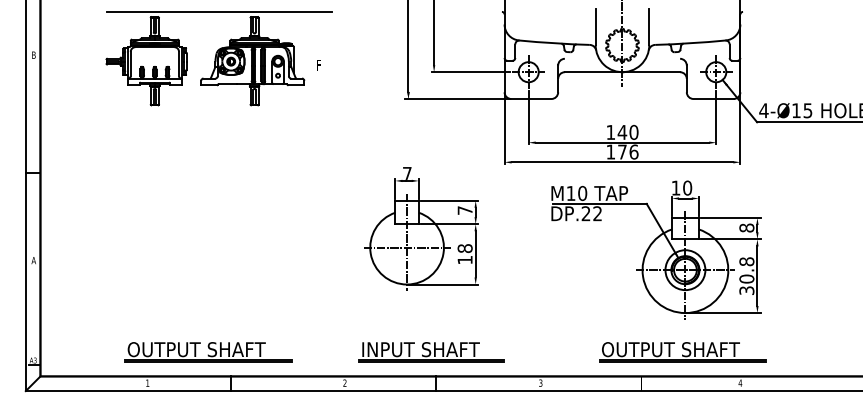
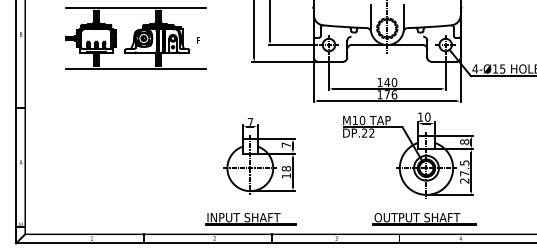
line: (219, 109) -> (136, 68), added
part: (421, 228) -> (259, 156), moved
text: (746, 275) -> (464, 171), 30.8 -> 27.5
part: (208, 352) -> (129, 219), removed
part: (431, 352) -> (250, 219), moved

